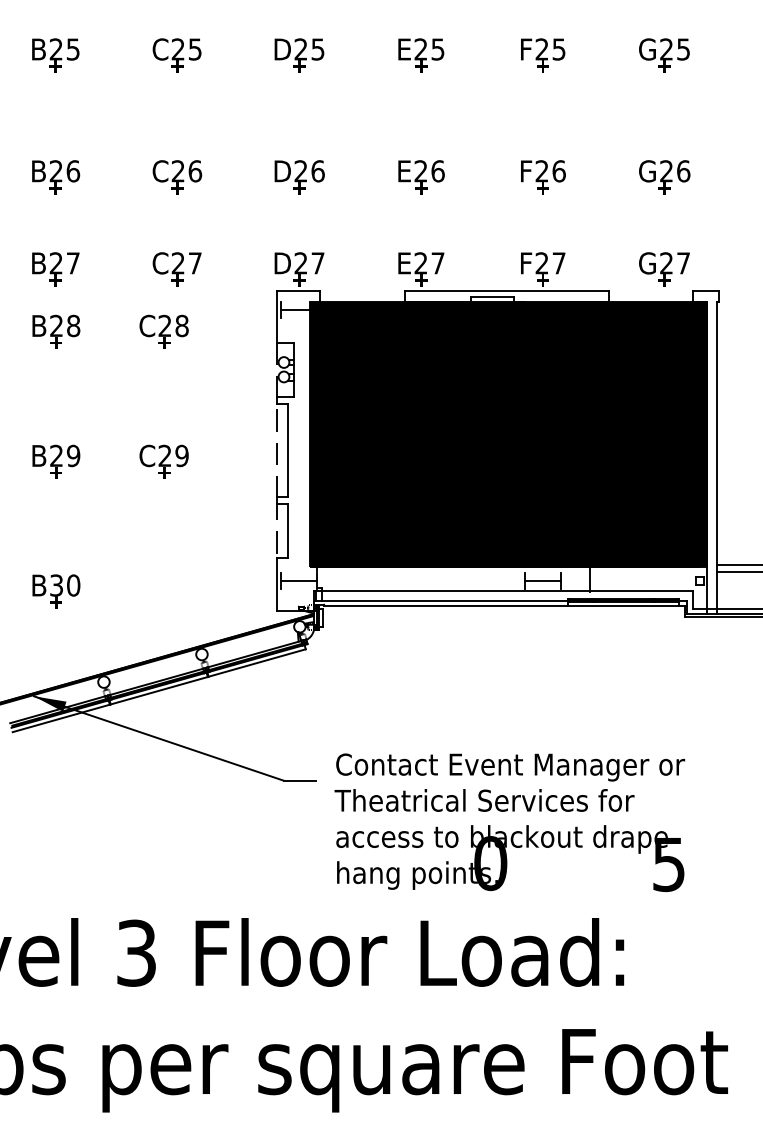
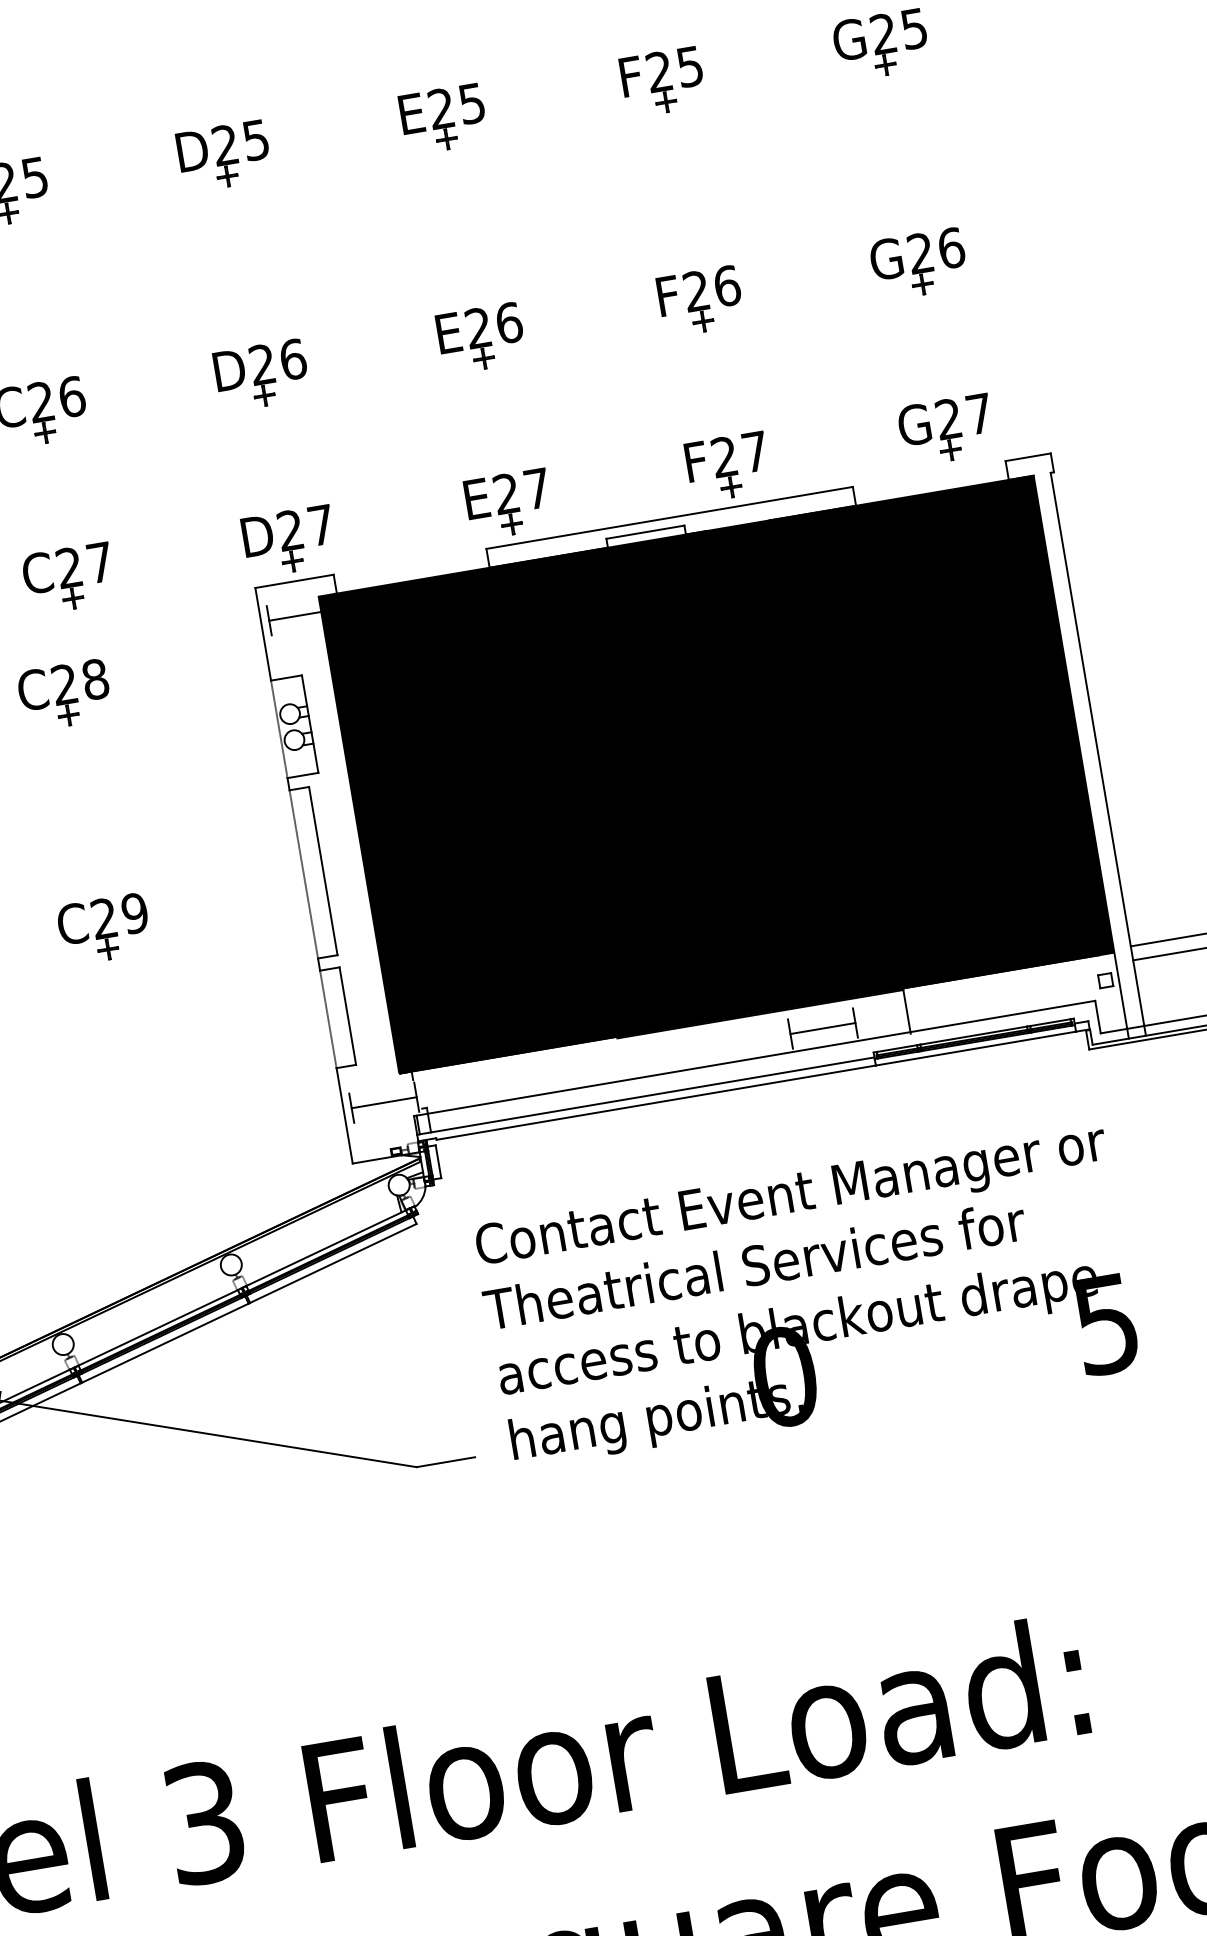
text: (509, 822) -> (806, 1297), moved

